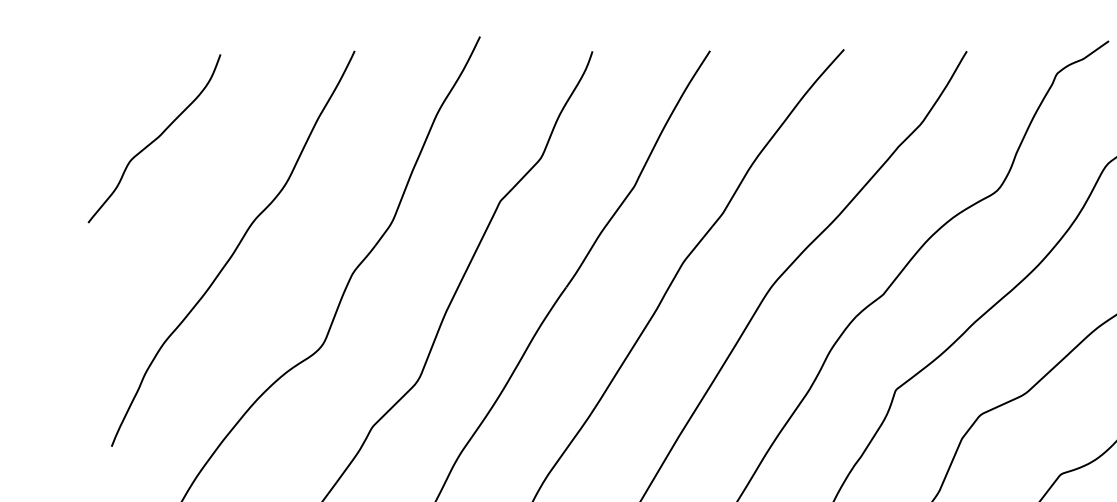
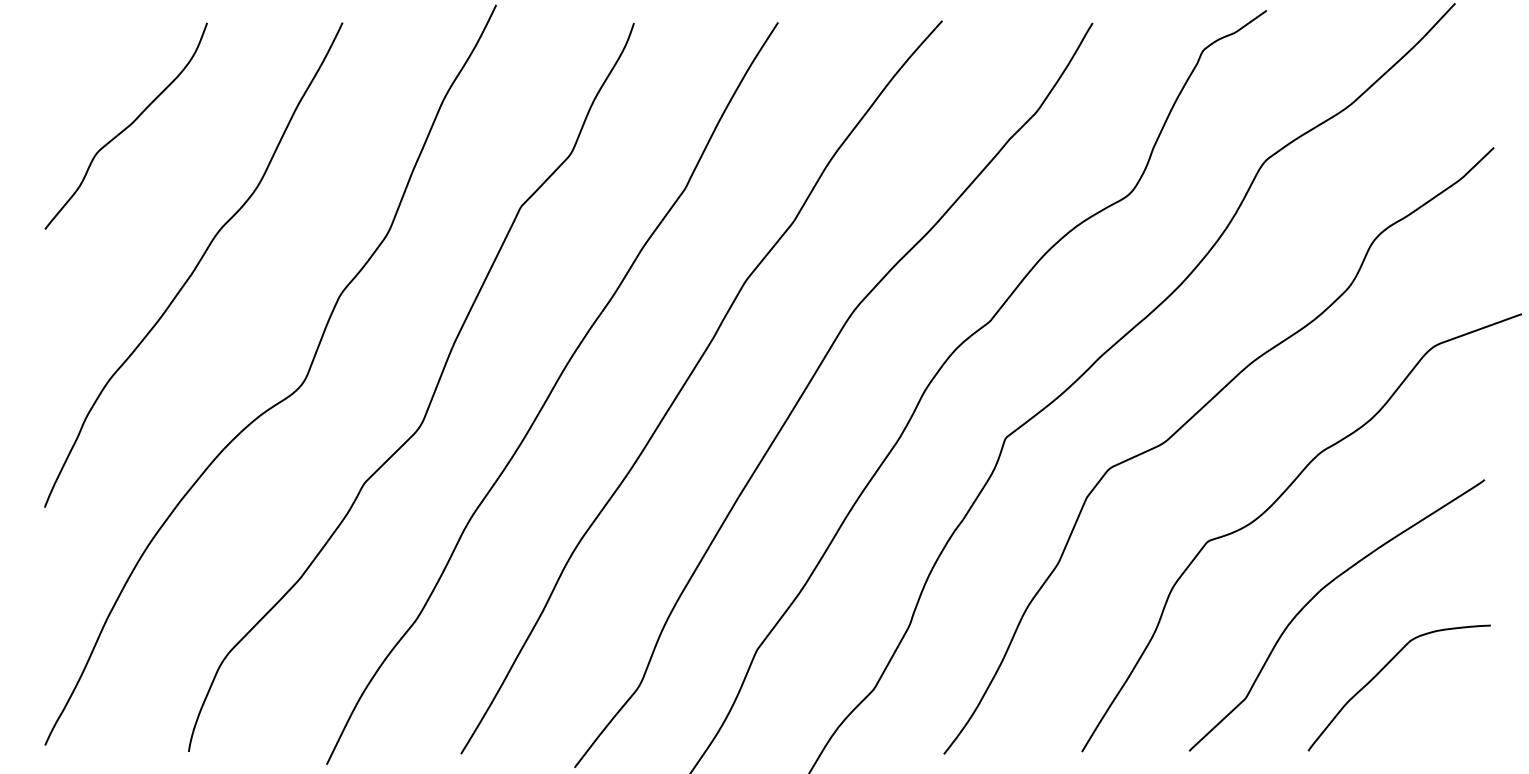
curve: (154, 138) -> (126, 126), moved

